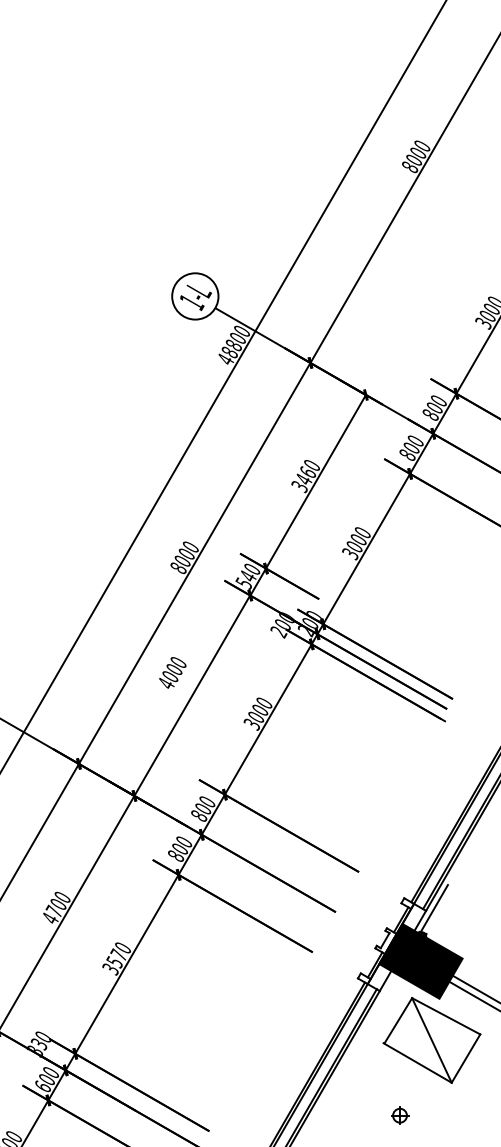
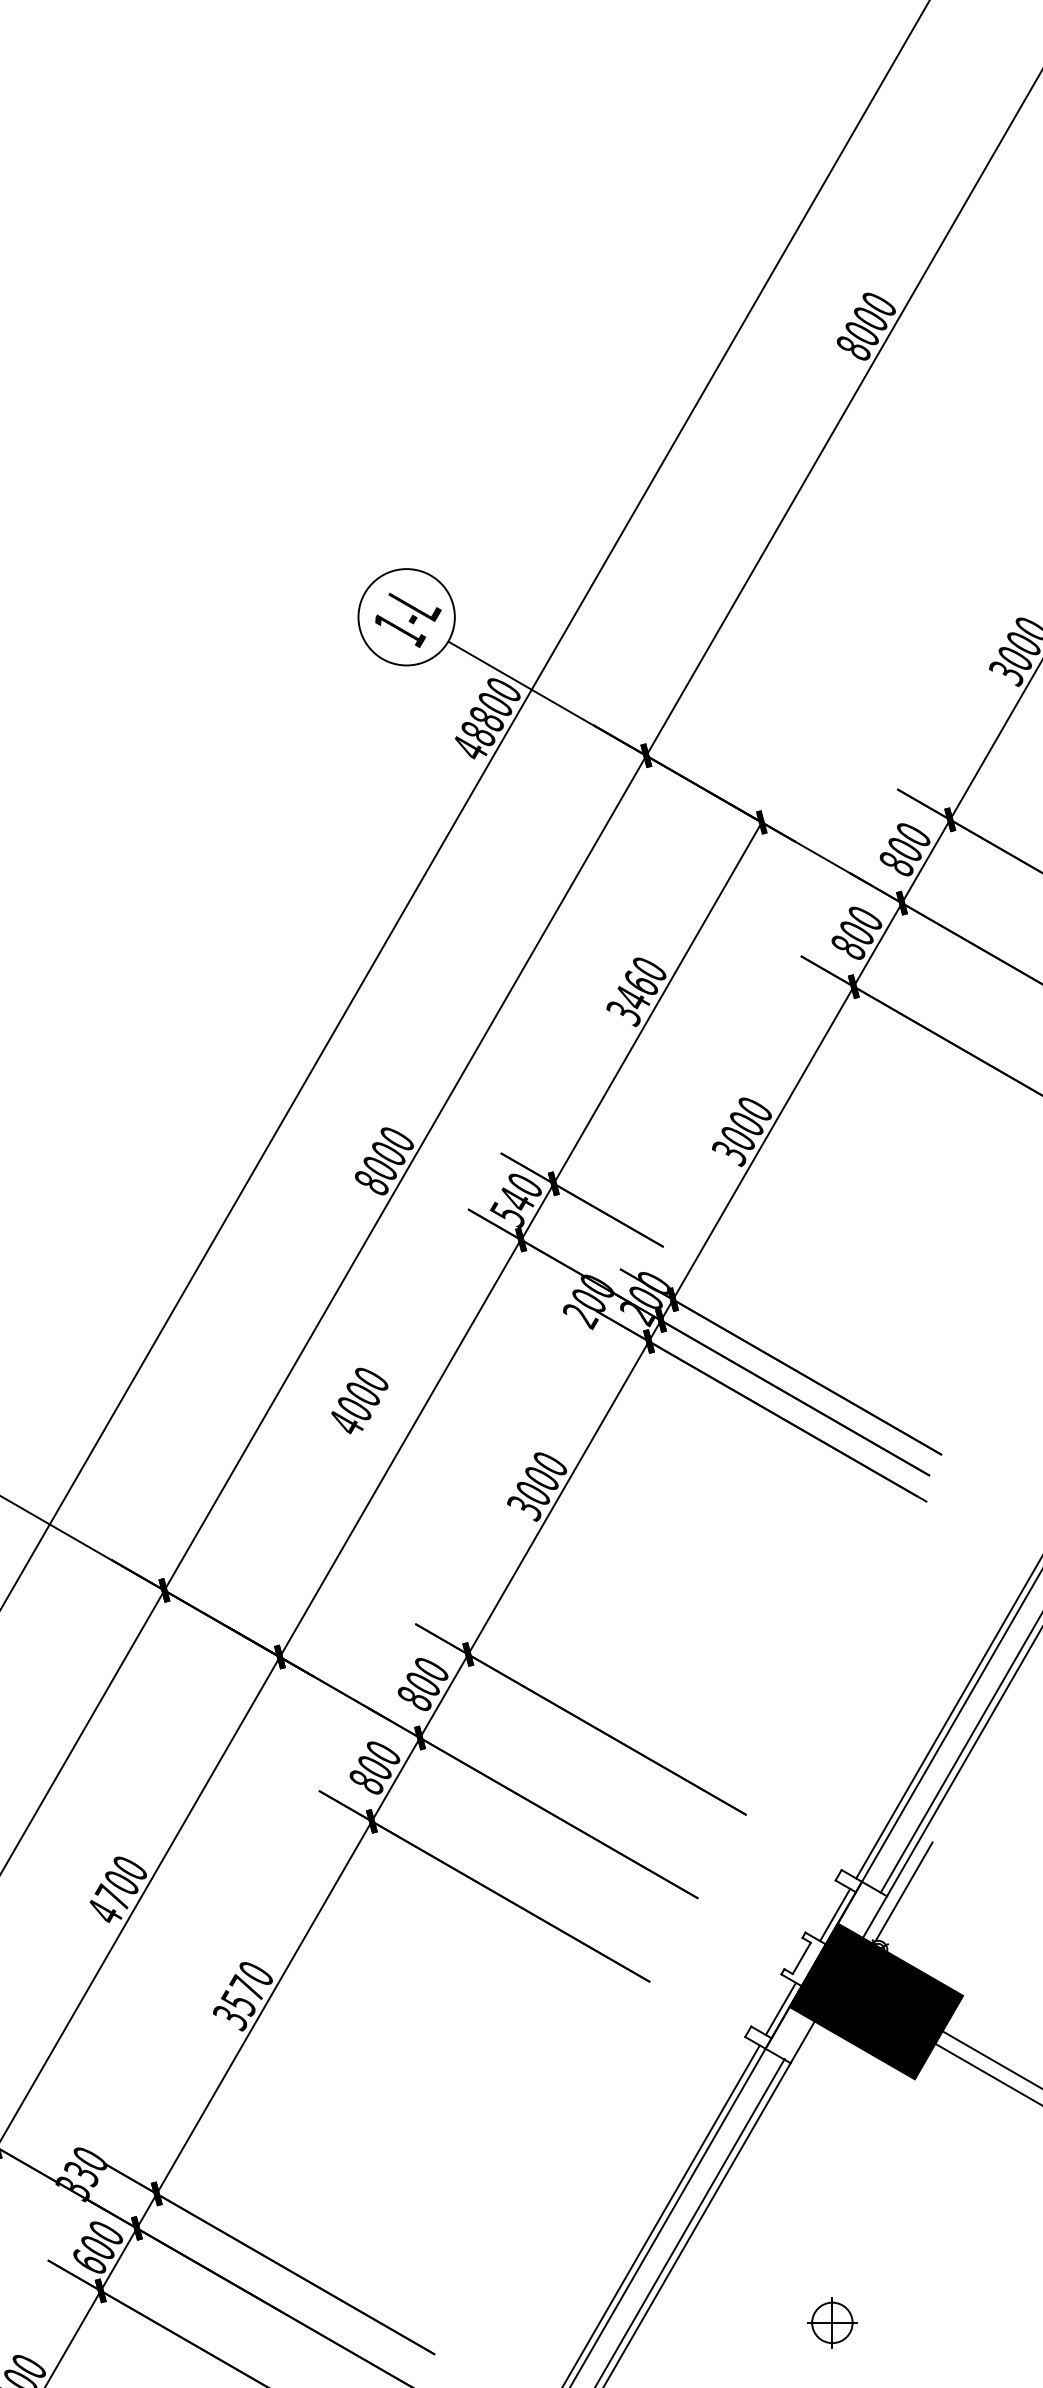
part: (431, 1040) -> (898, 2166), removed
part: (400, 1115) -> (833, 2322), size x1.4

